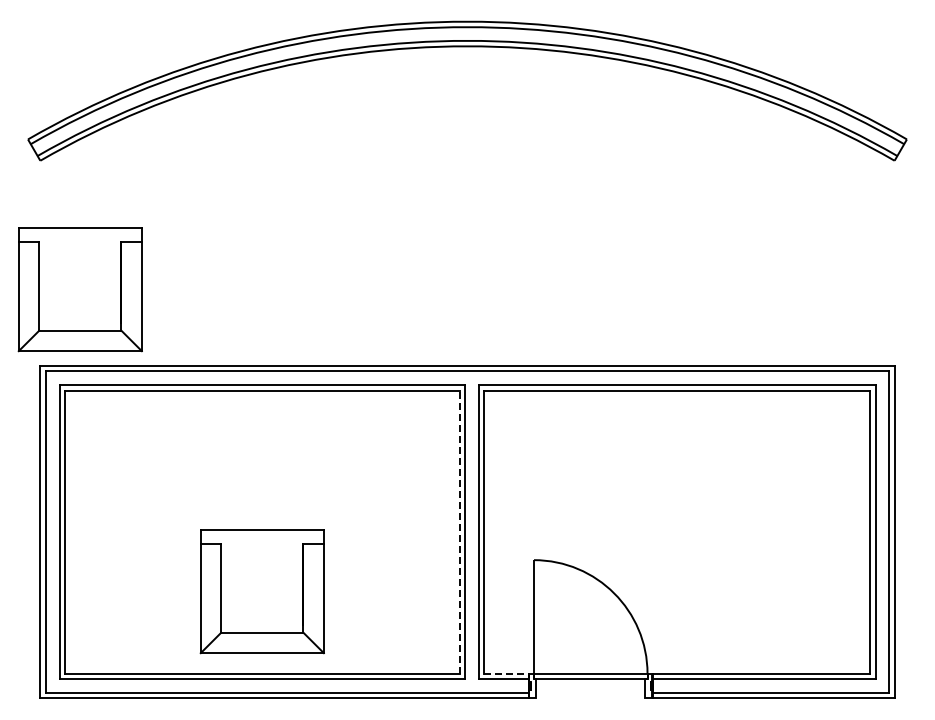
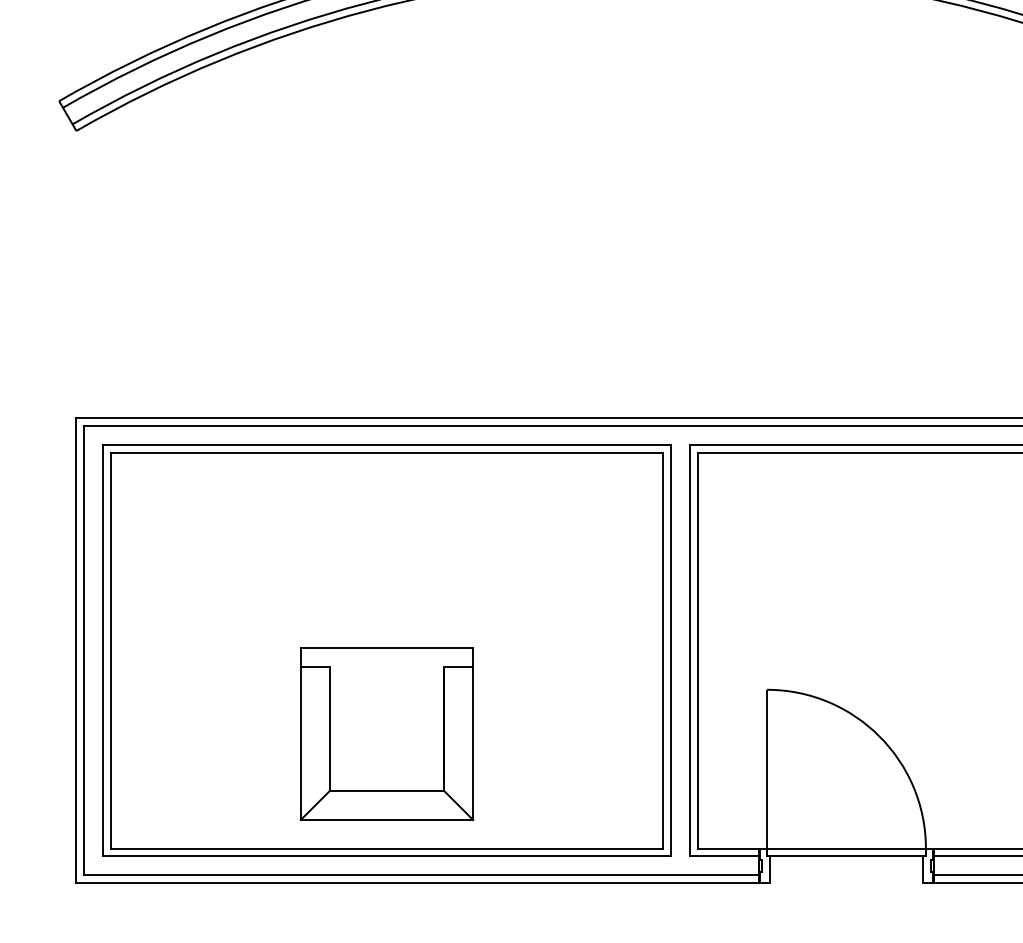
part: (79, 289) -> (131, 311), removed
line: (459, 532) -> (662, 651), dashed -> solid
line: (506, 673) -> (728, 848), dashed -> solid

